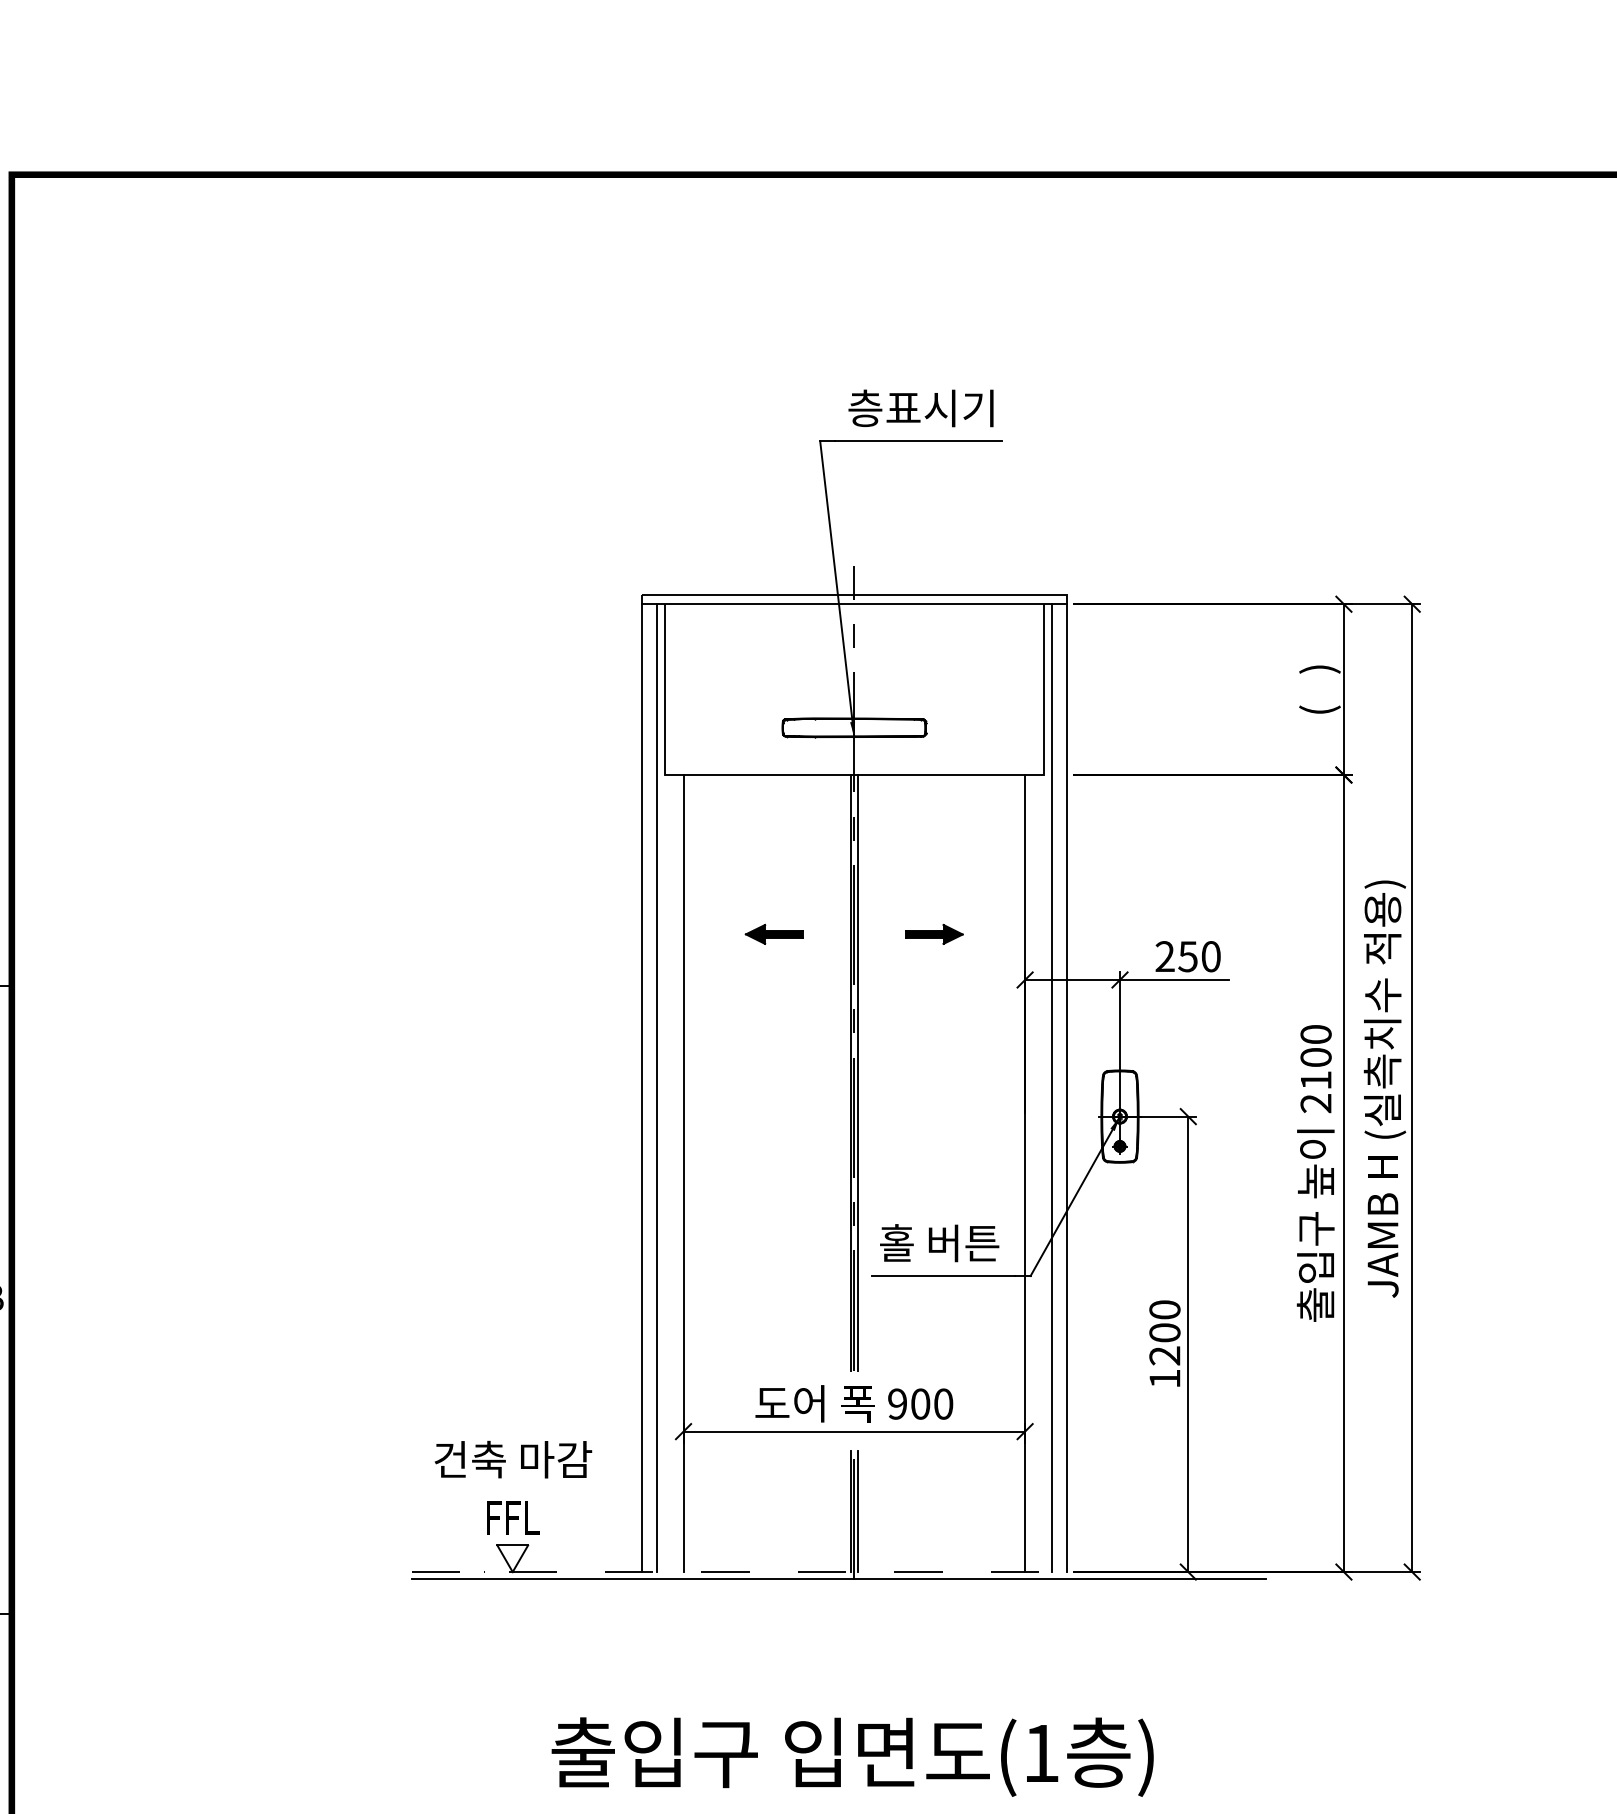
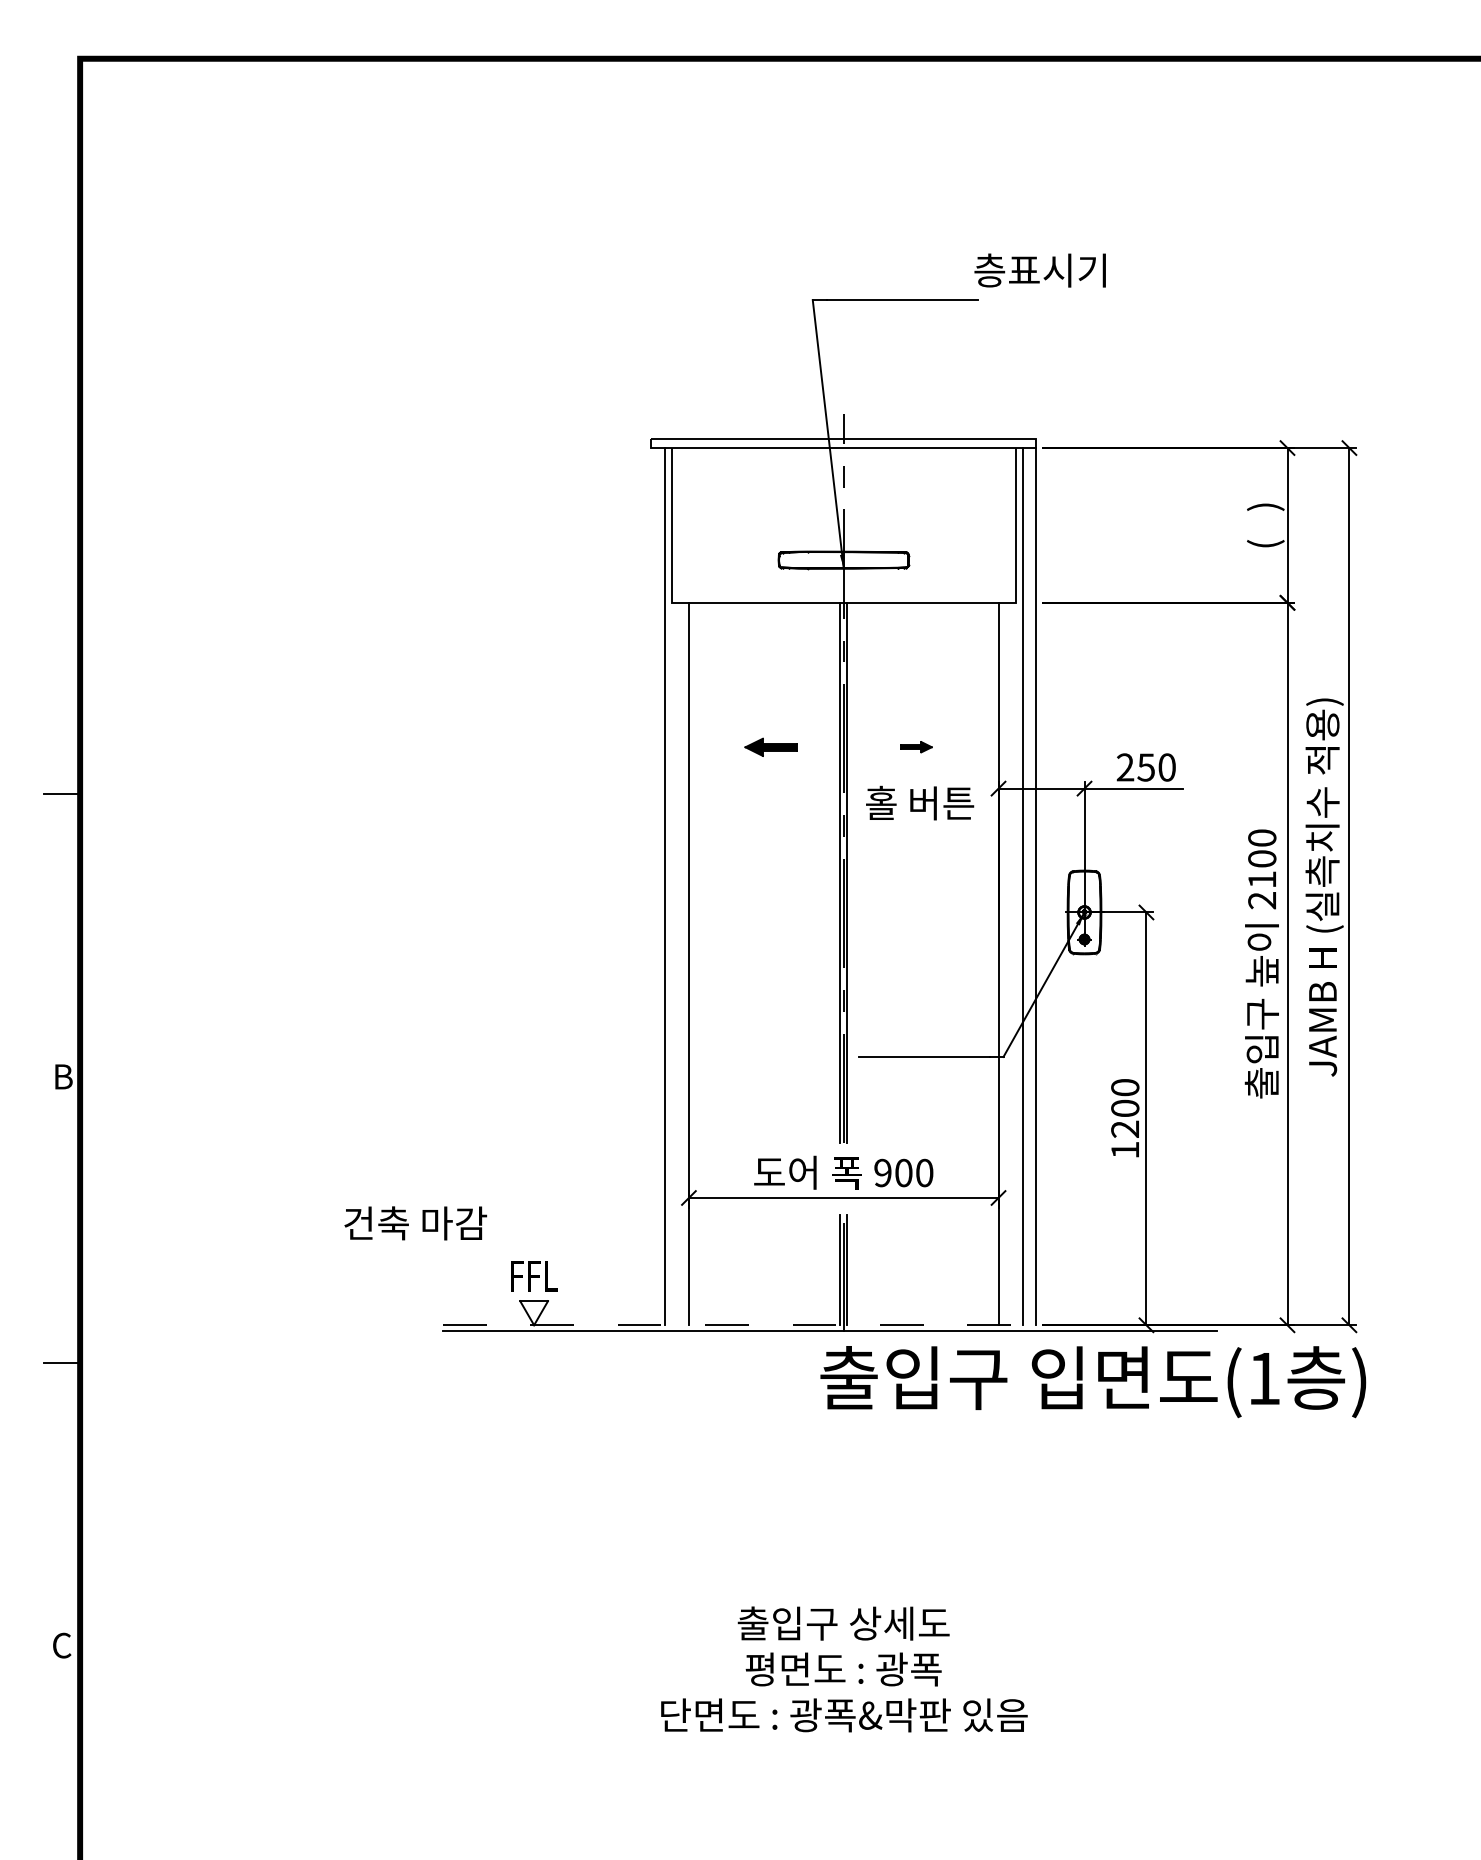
text: (920, 408) -> (1039, 270), moved
part: (934, 933) -> (916, 746), size x0.6
line: (642, 1087) -> (651, 886), removed
text: (940, 1242) -> (920, 802), moved
text: (513, 1459) -> (415, 1223), moved
text: (852, 1757) -> (1093, 1382), moved

